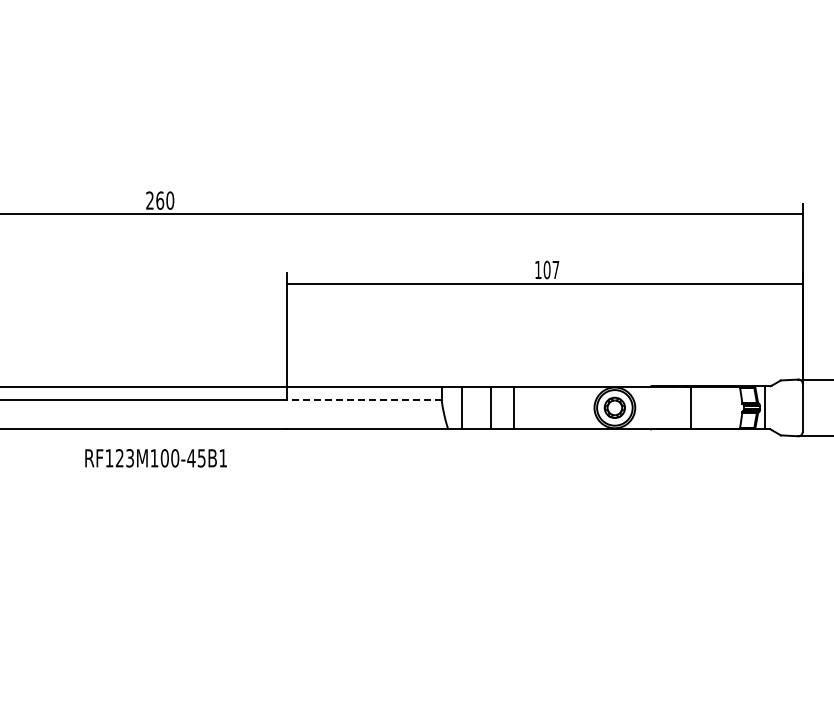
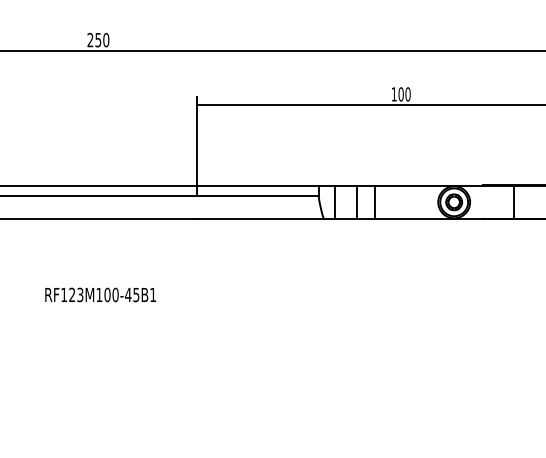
text: (160, 200) -> (98, 40), 260 -> 250
text: (555, 269) -> (407, 94), 107 -> 100
line: (363, 399) -> (257, 195), dashed -> solid
text: (155, 458) -> (100, 295), moved

